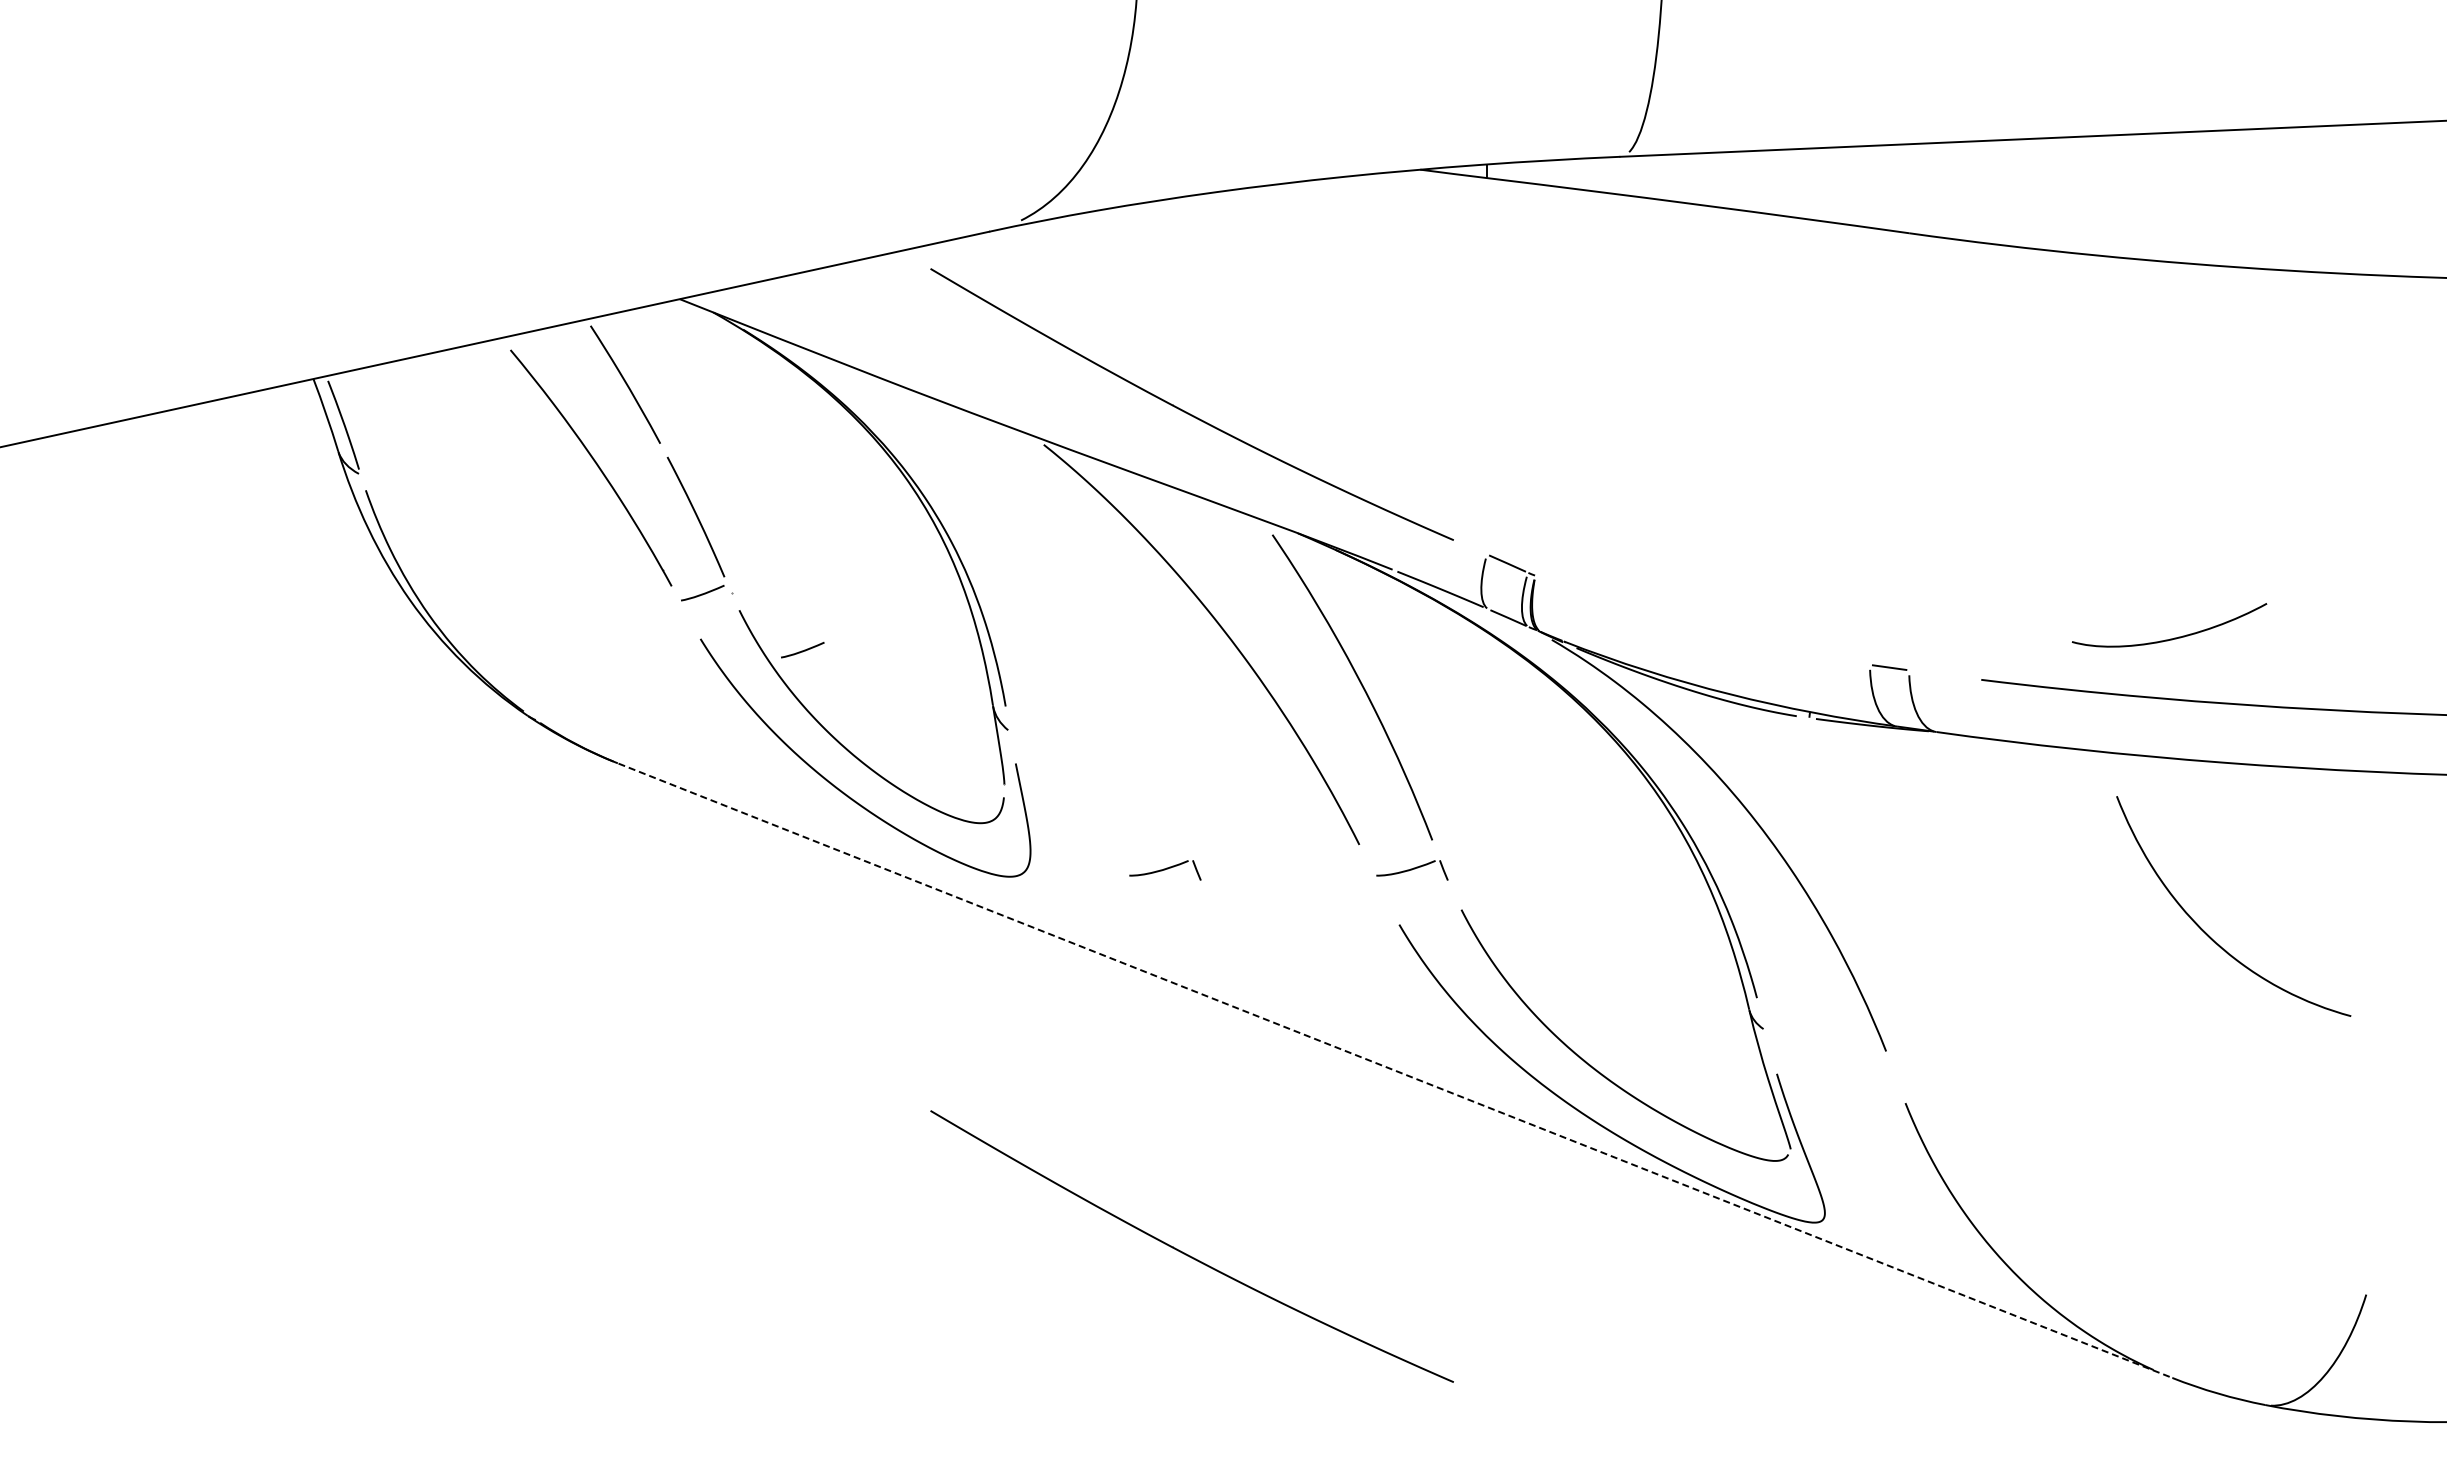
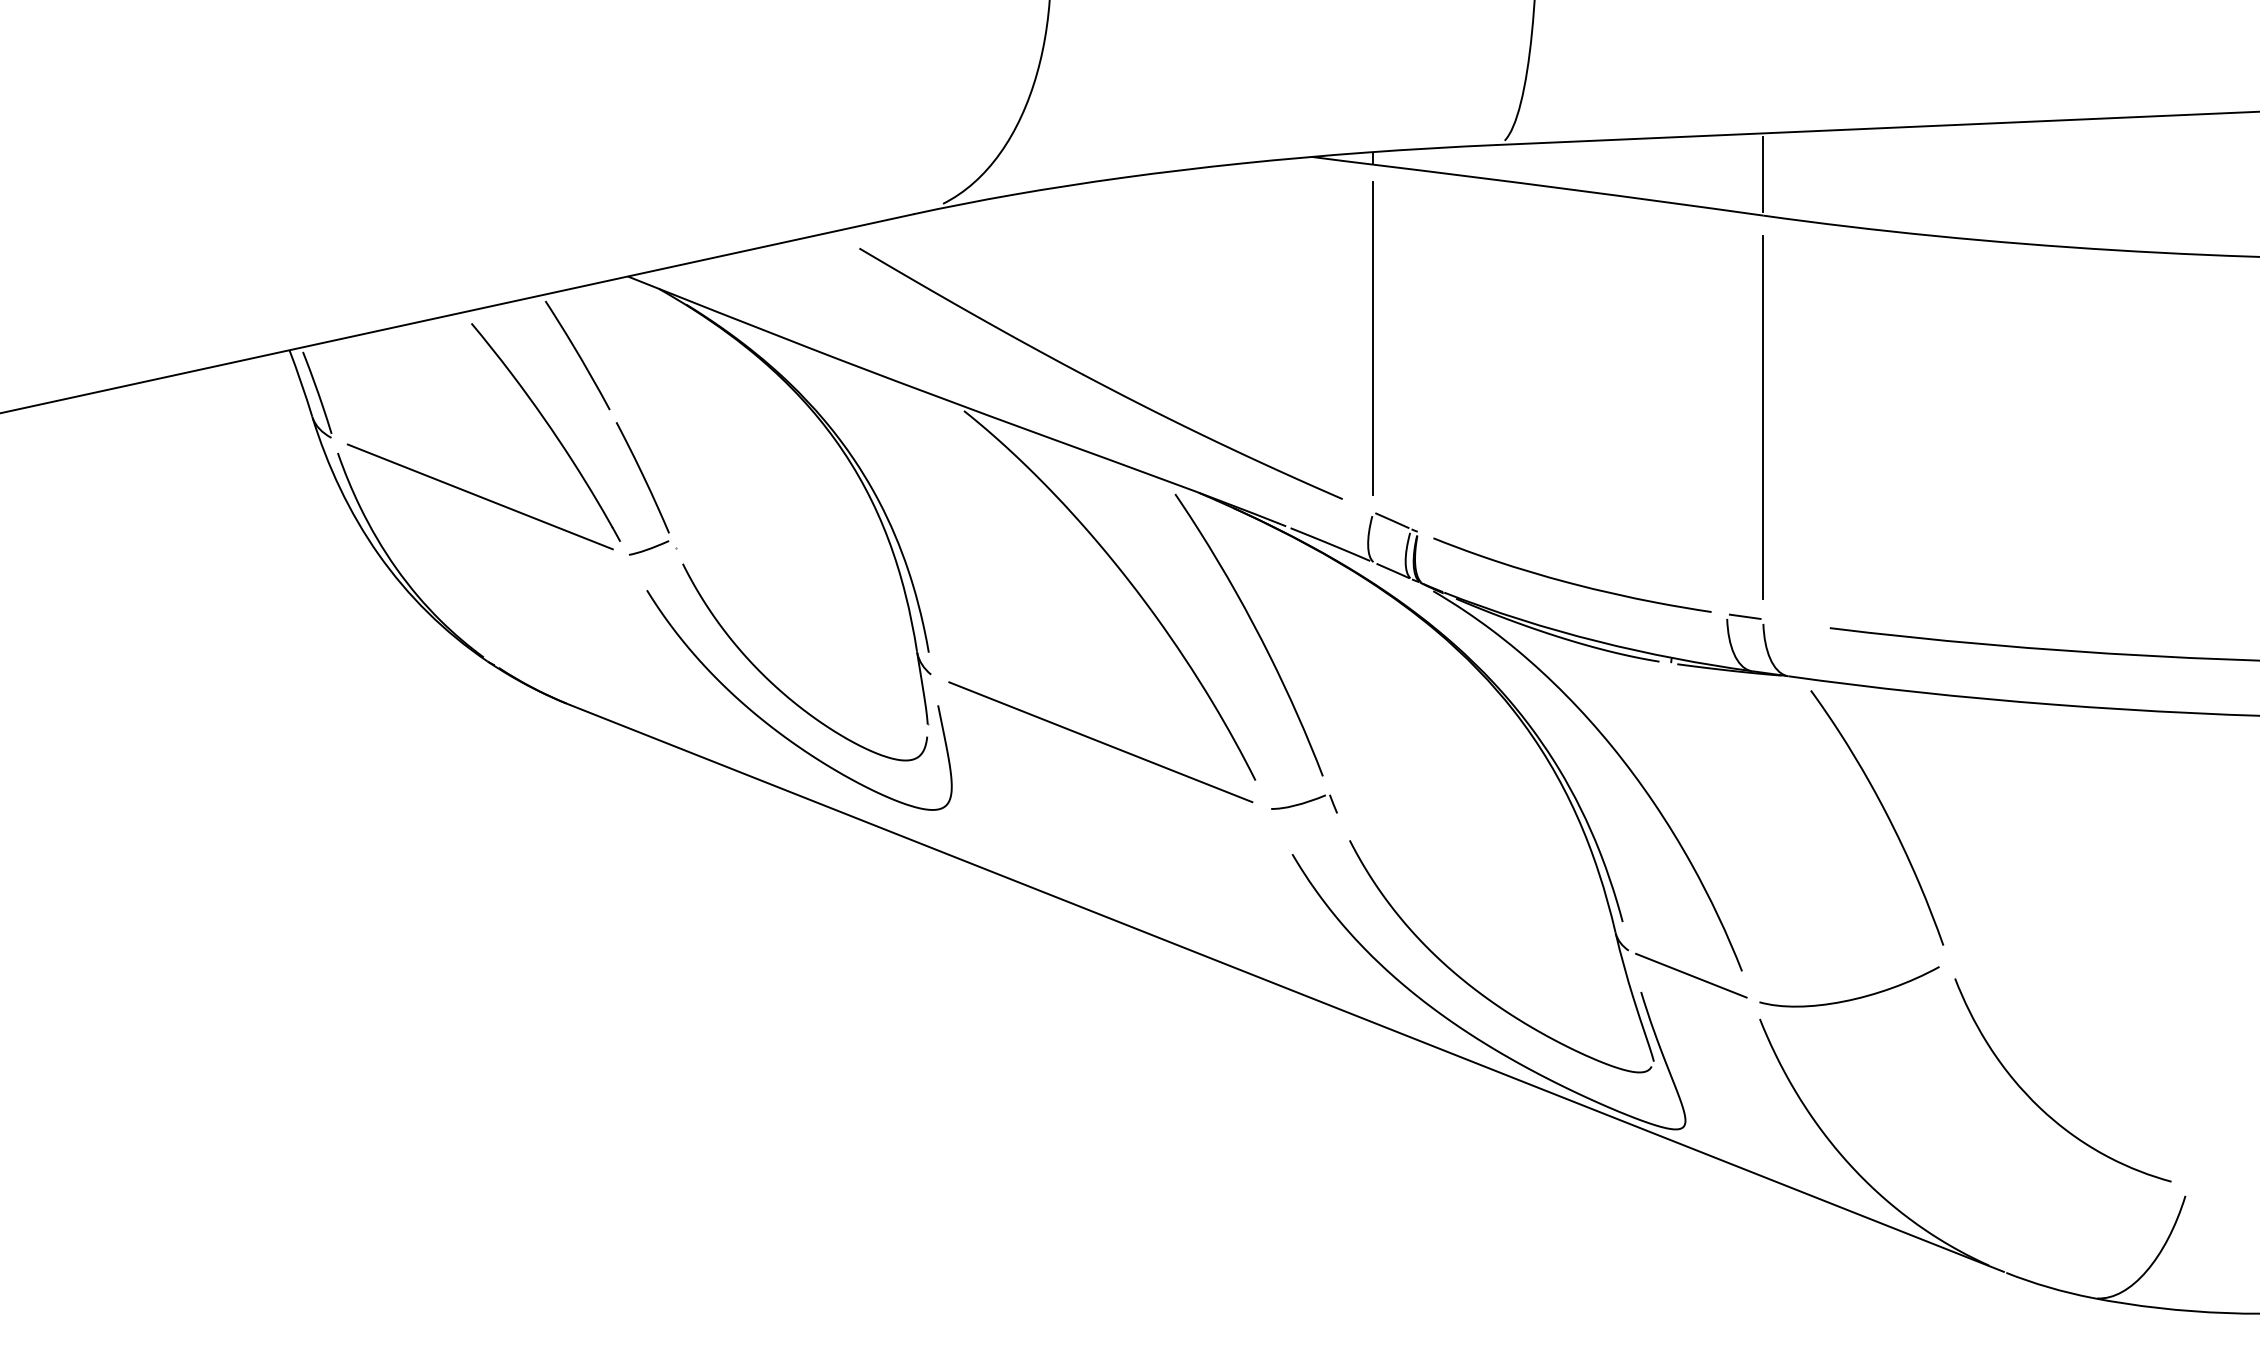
line: (1909, 188) -> (1763, 174), added
line: (1486, 366) -> (1372, 338), added
line: (1909, 451) -> (1763, 417), added
line: (519, 537) -> (479, 496), added
curve: (1702, 630) -> (1572, 582), added
curve: (2174, 637) -> (1854, 998), moved
curve: (802, 650) -> (741, 600), removed
line: (1191, 803) -> (1100, 742), added
part: (1165, 870) -> (1076, 804), removed
curve: (2040, 879) -> (1884, 812), added
curve: (2206, 932) -> (2037, 1104), moved
line: (1831, 1055) -> (1691, 975), added
line: (1393, 1069) -> (1287, 987), dashed -> solid
part: (1188, 1254) -> (1097, 1158), removed

